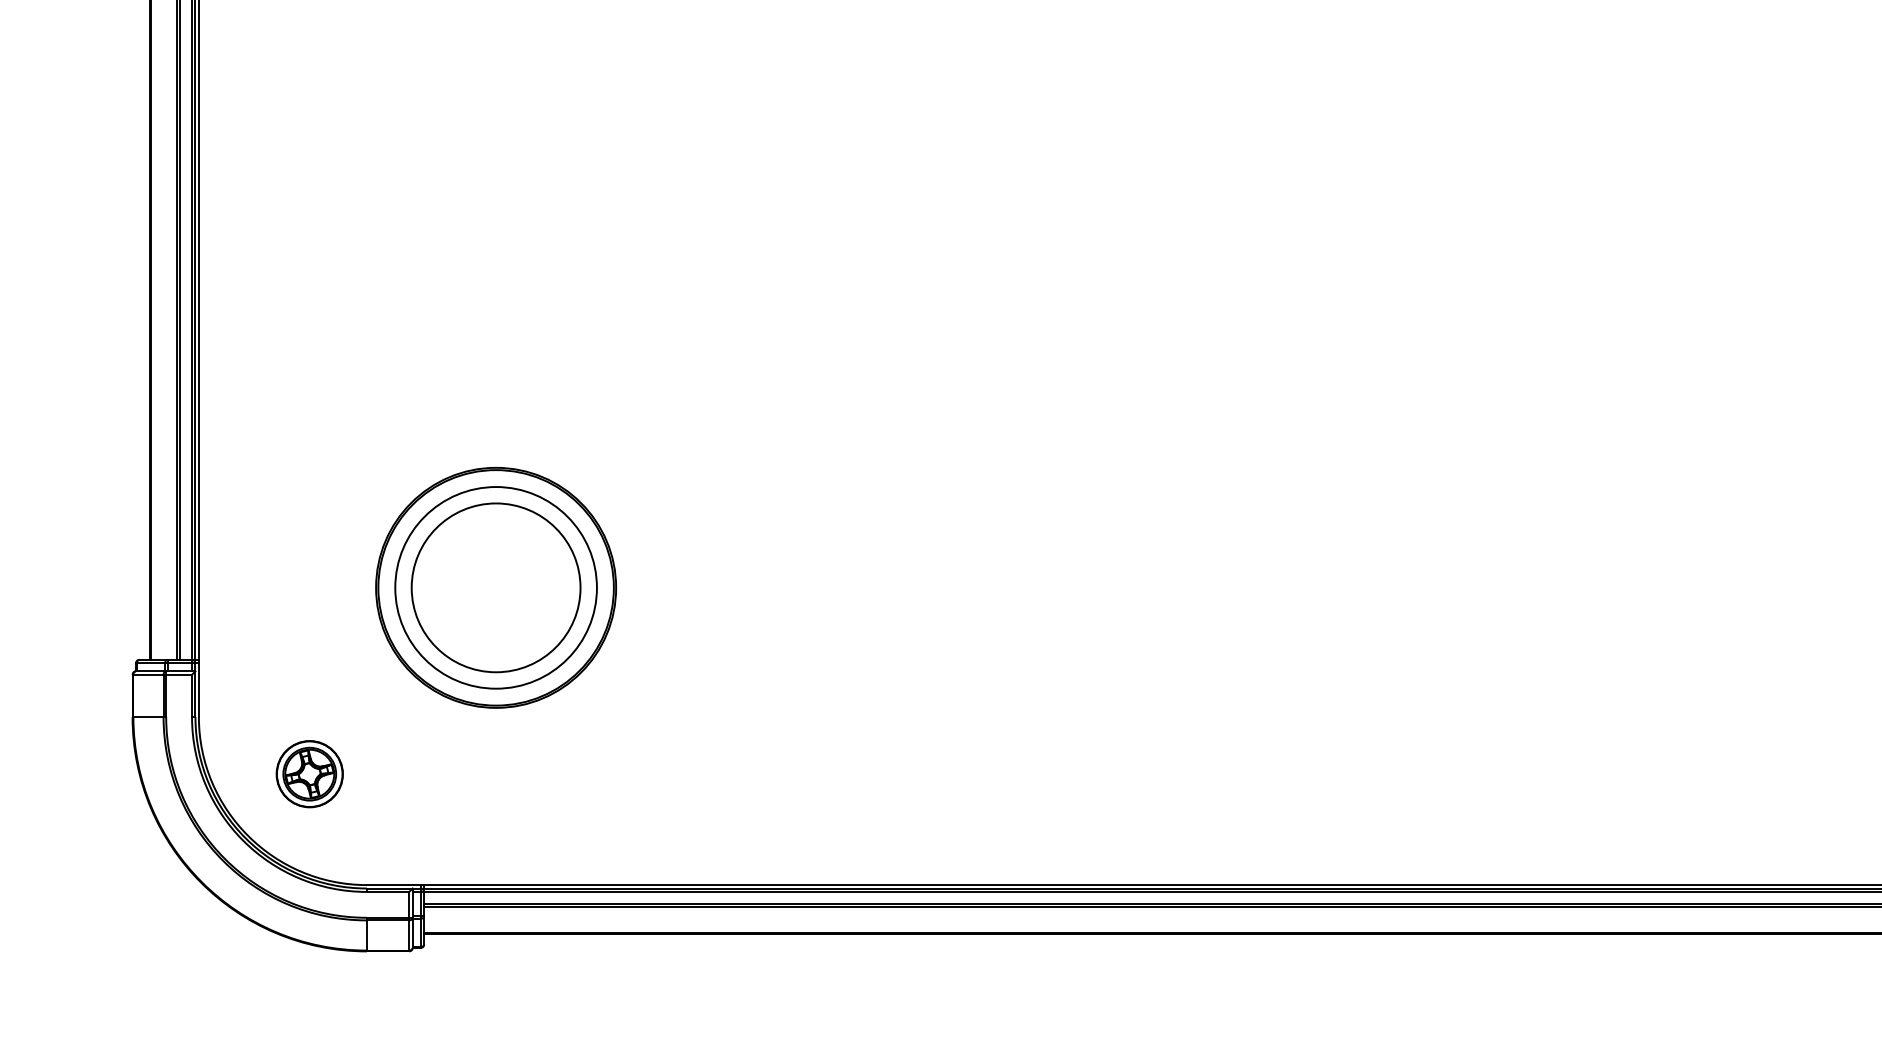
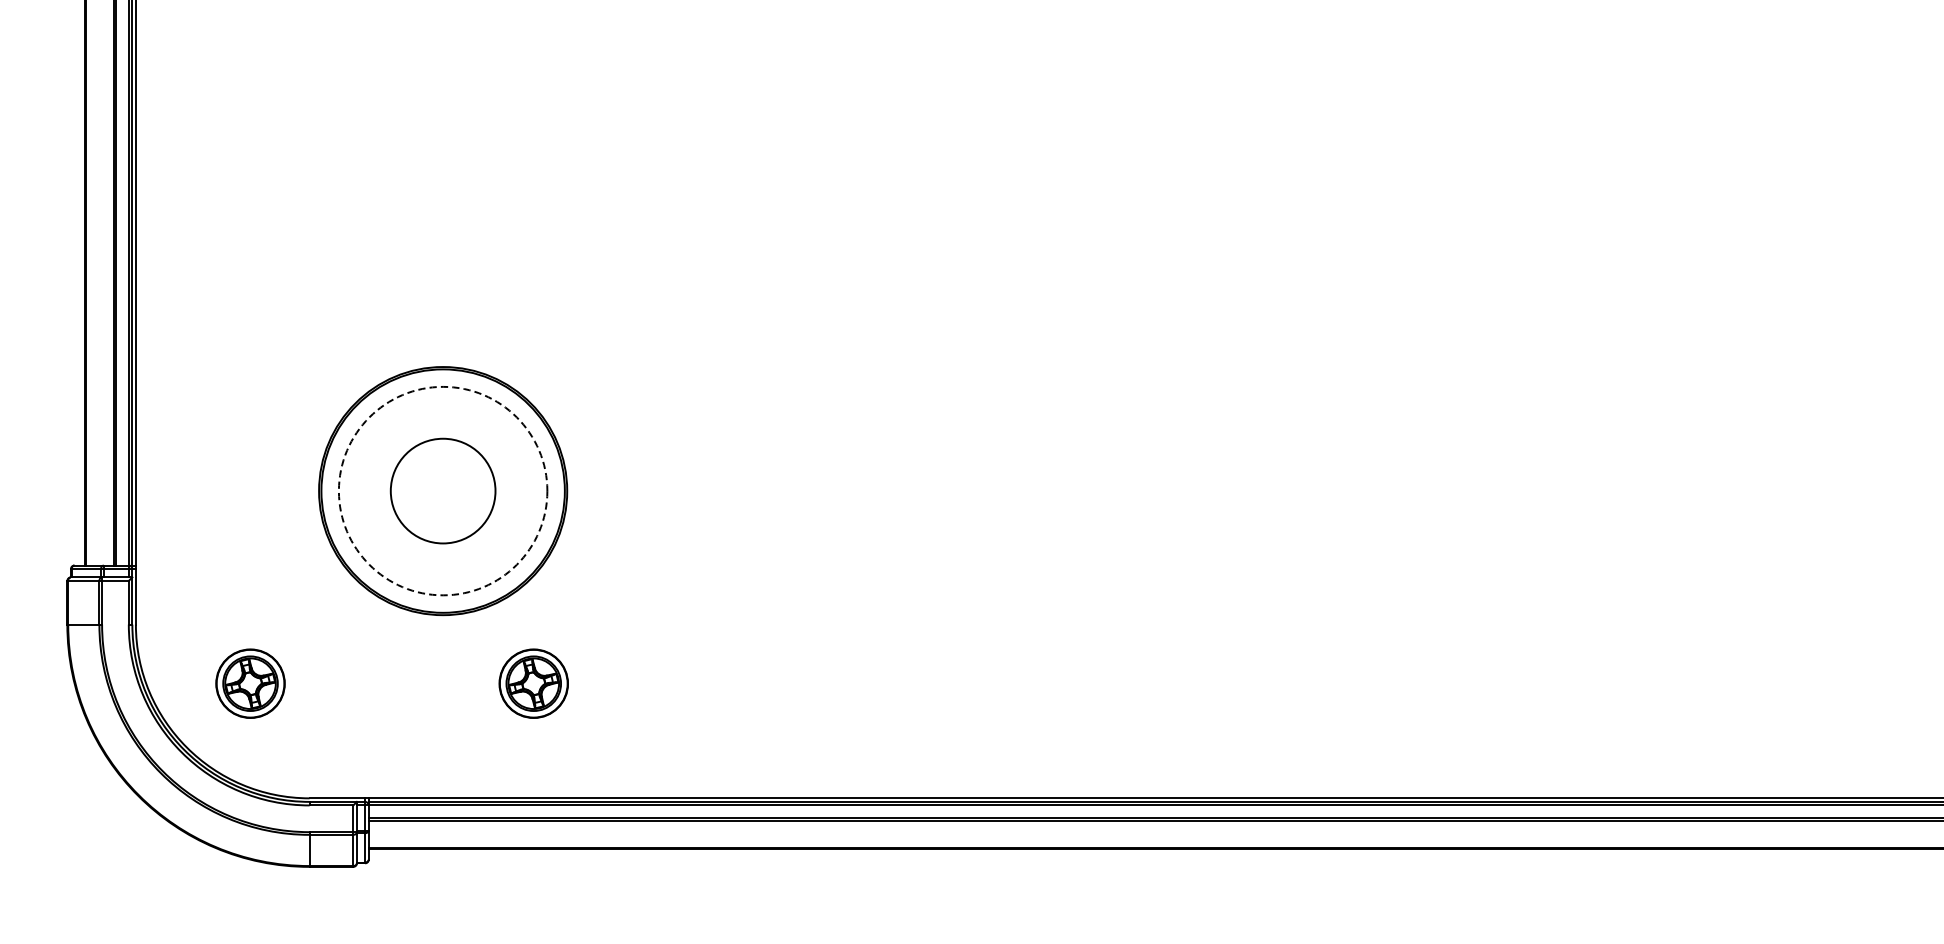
circle: (495, 587) -> (442, 490), size x0.6
circle: (495, 587) -> (442, 490), solid -> dashed
part: (583, 774) -> (533, 684), added

